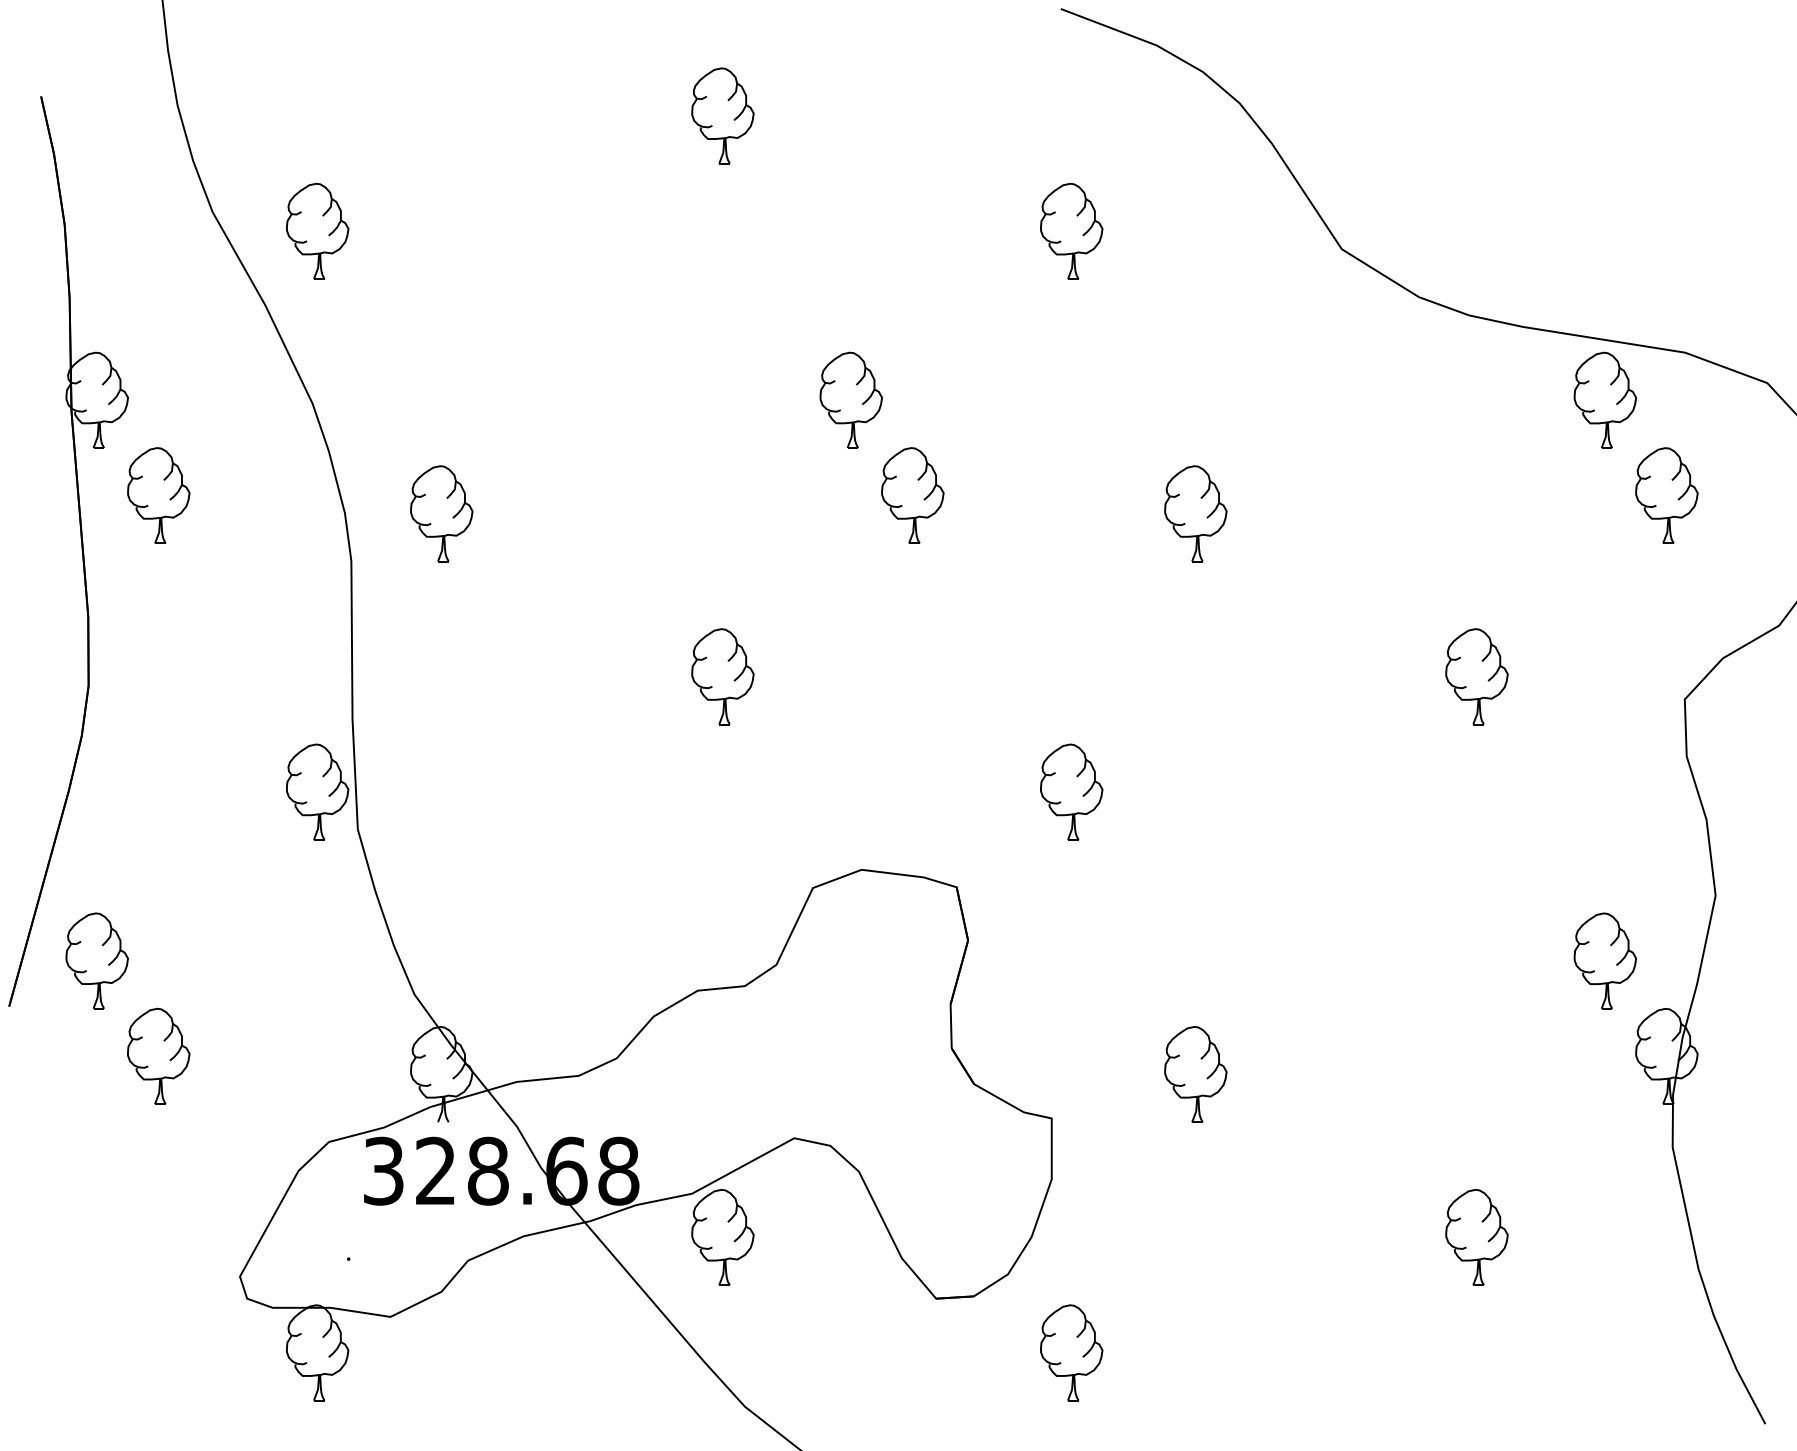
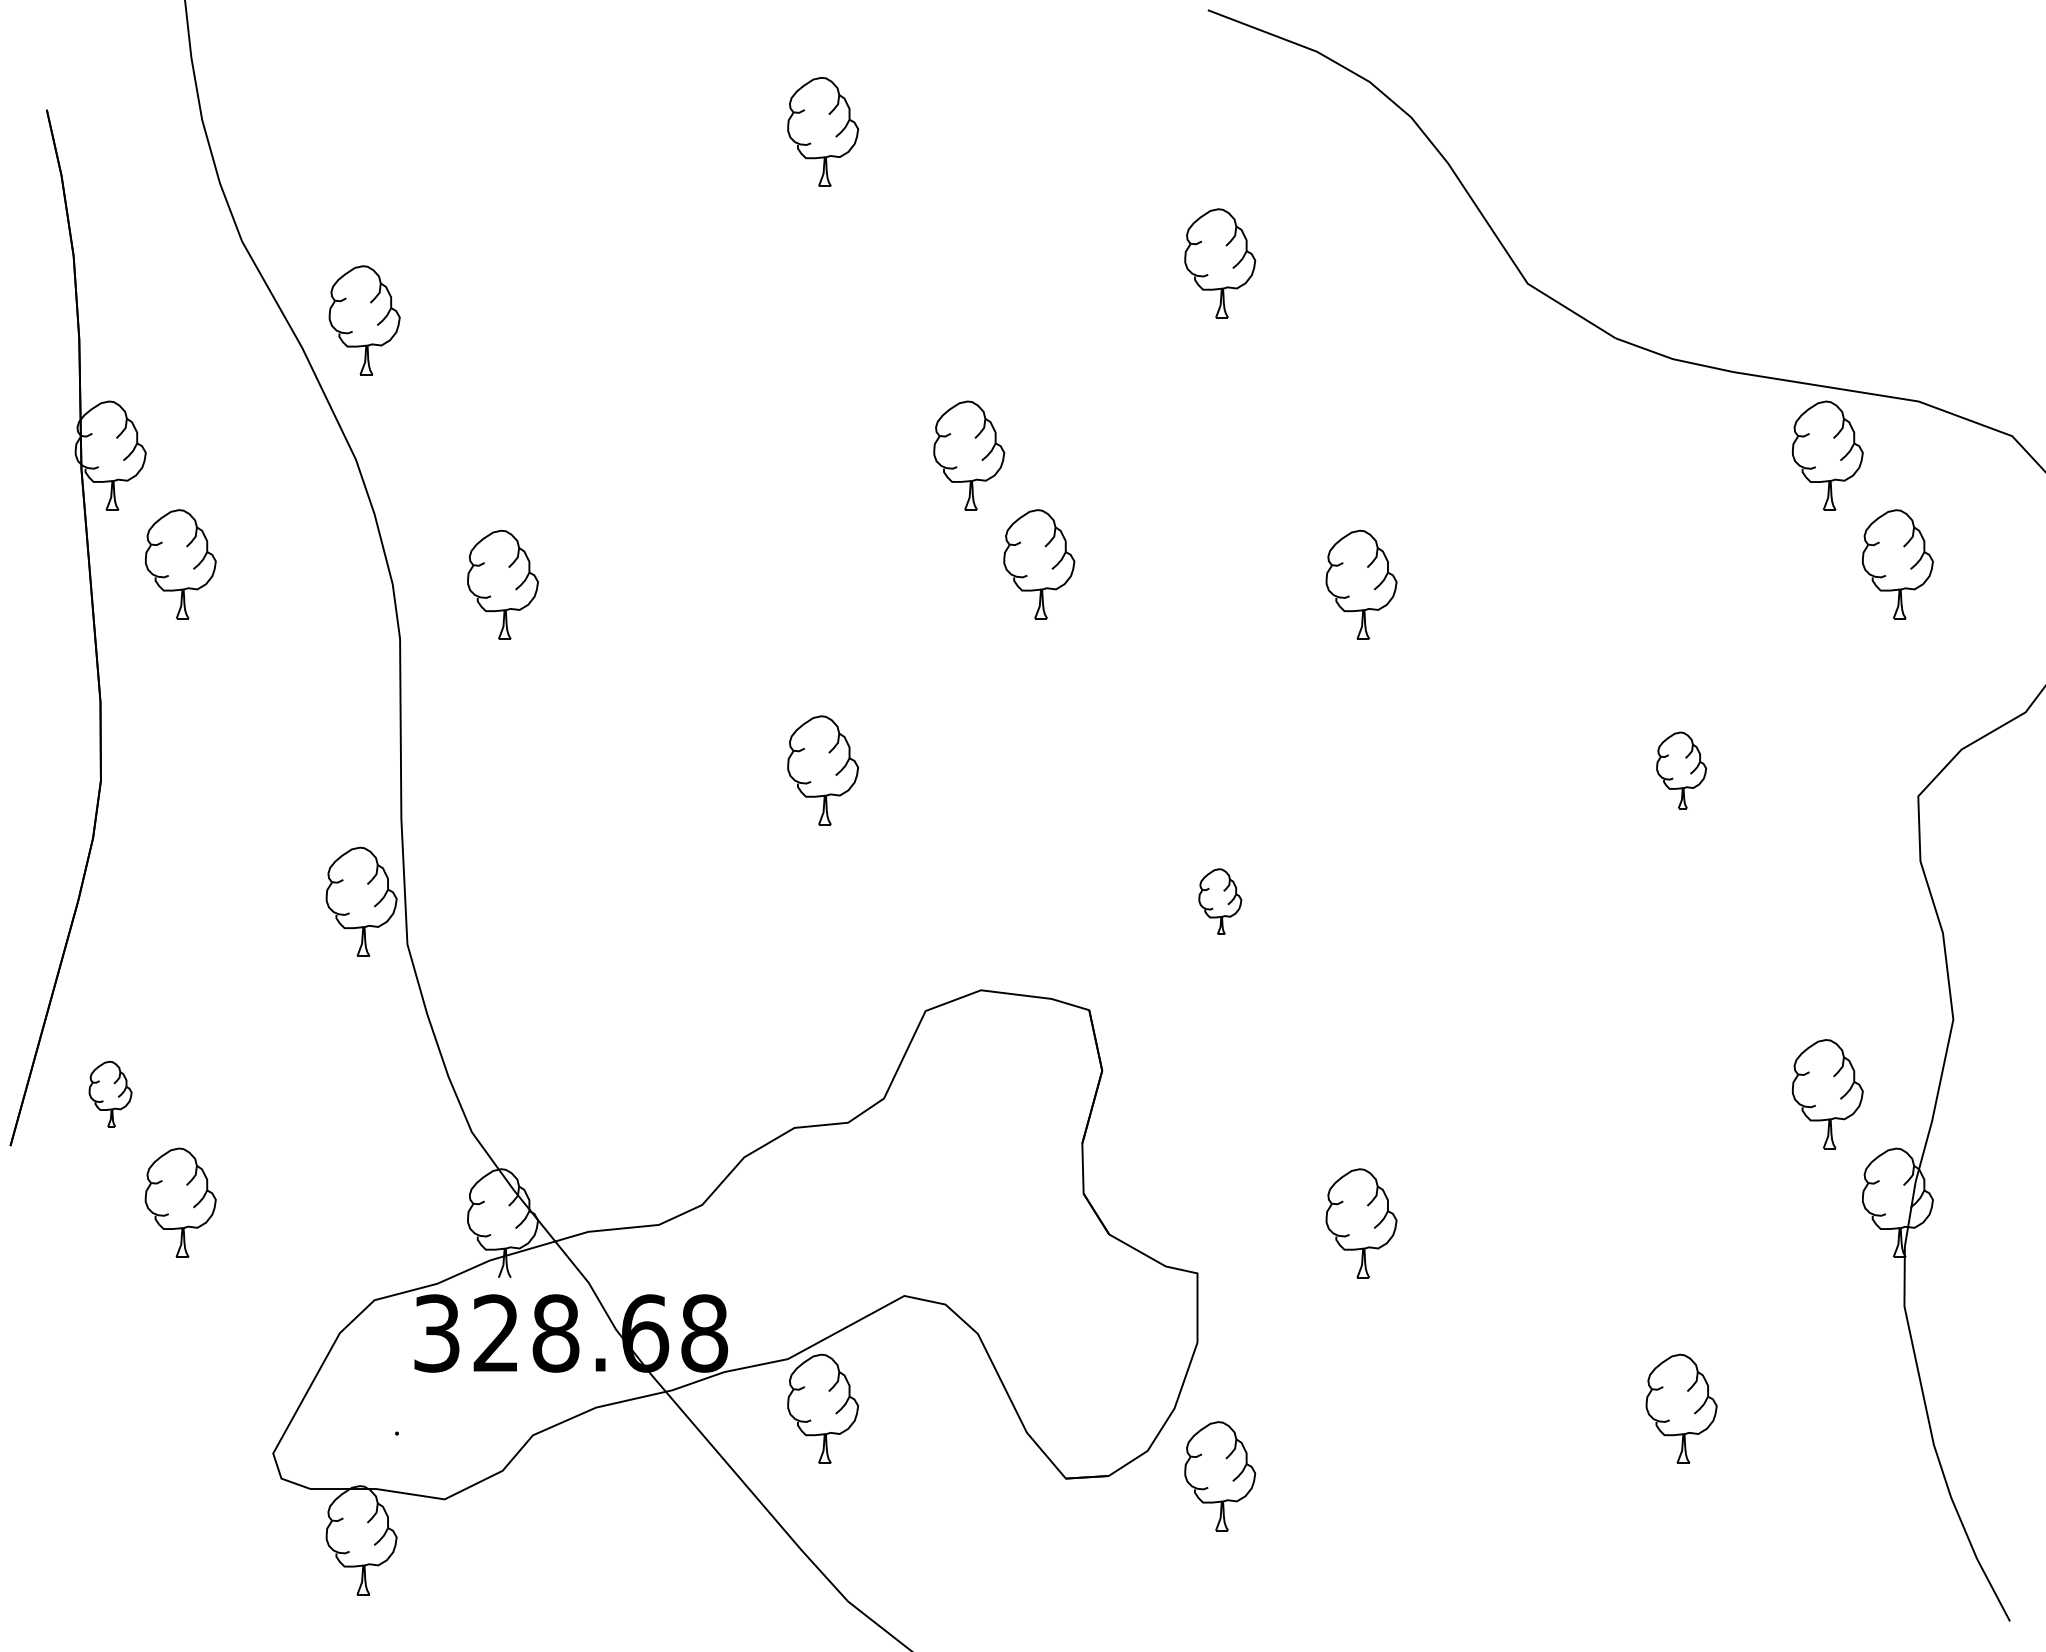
part: (317, 231) -> (364, 320), moved
part: (1476, 676) -> (1681, 770), size x0.7
part: (1071, 791) -> (1220, 901), size x0.6
part: (97, 961) -> (110, 1094), size x0.6
part: (1071, 1353) -> (1220, 1476), moved

